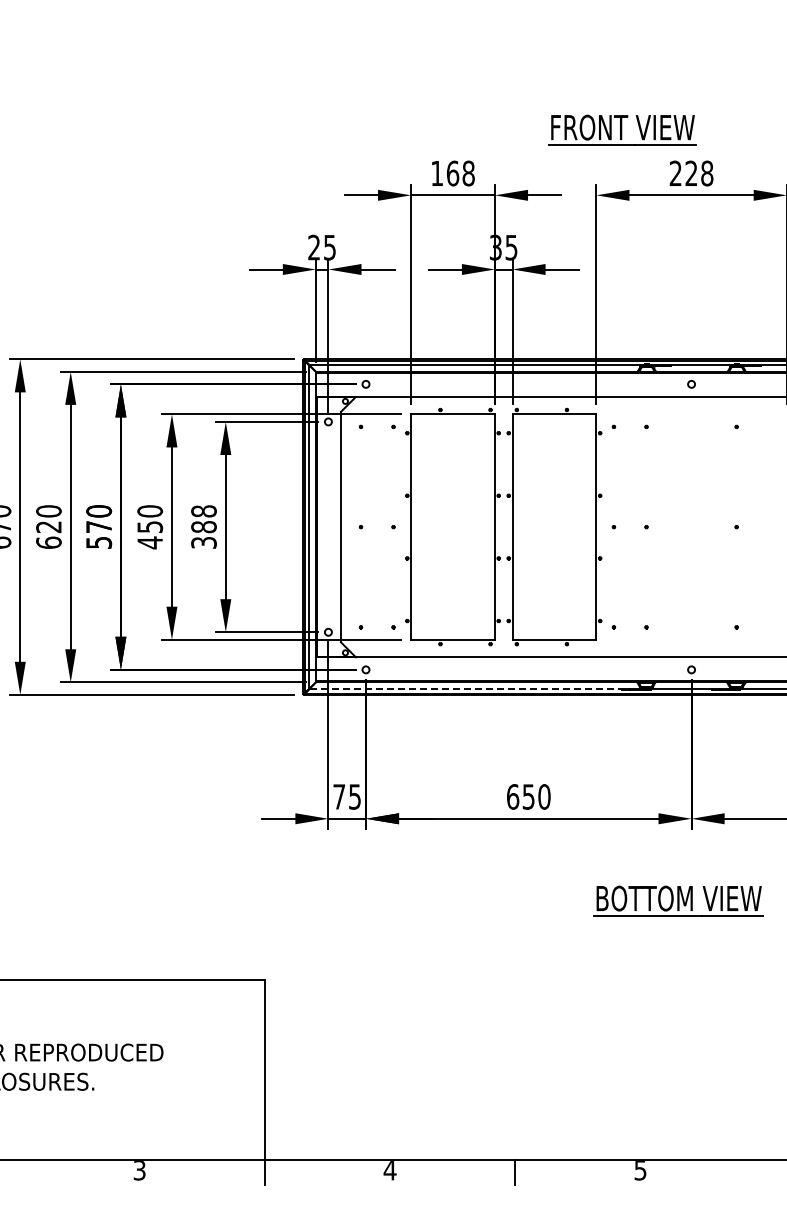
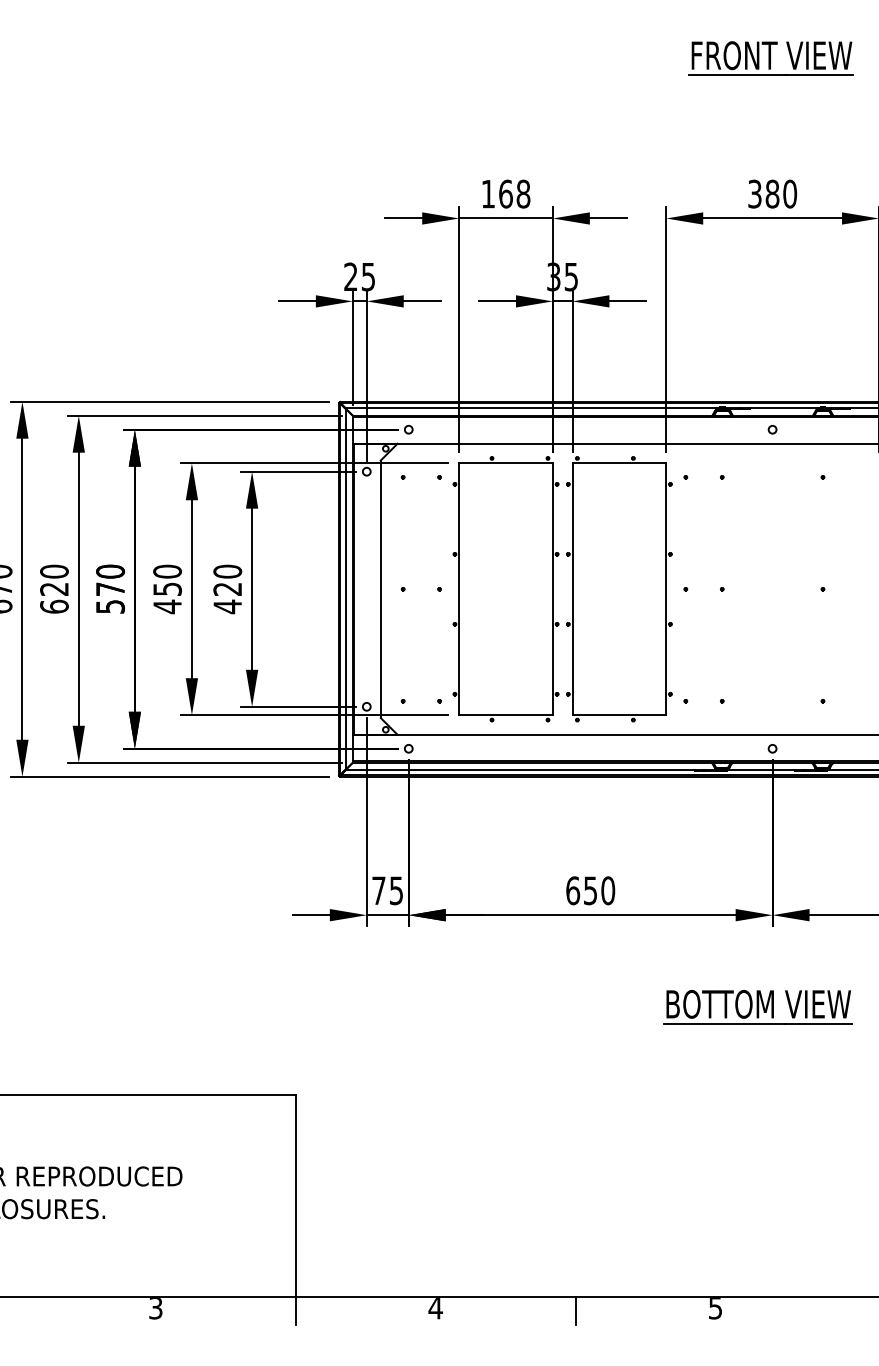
part: (622, 129) -> (771, 57), moved
text: (691, 173) -> (772, 194), 228 -> 380
text: (203, 527) -> (227, 589), 388 -> 420
line: (466, 688) -> (521, 769), dashed -> solid

